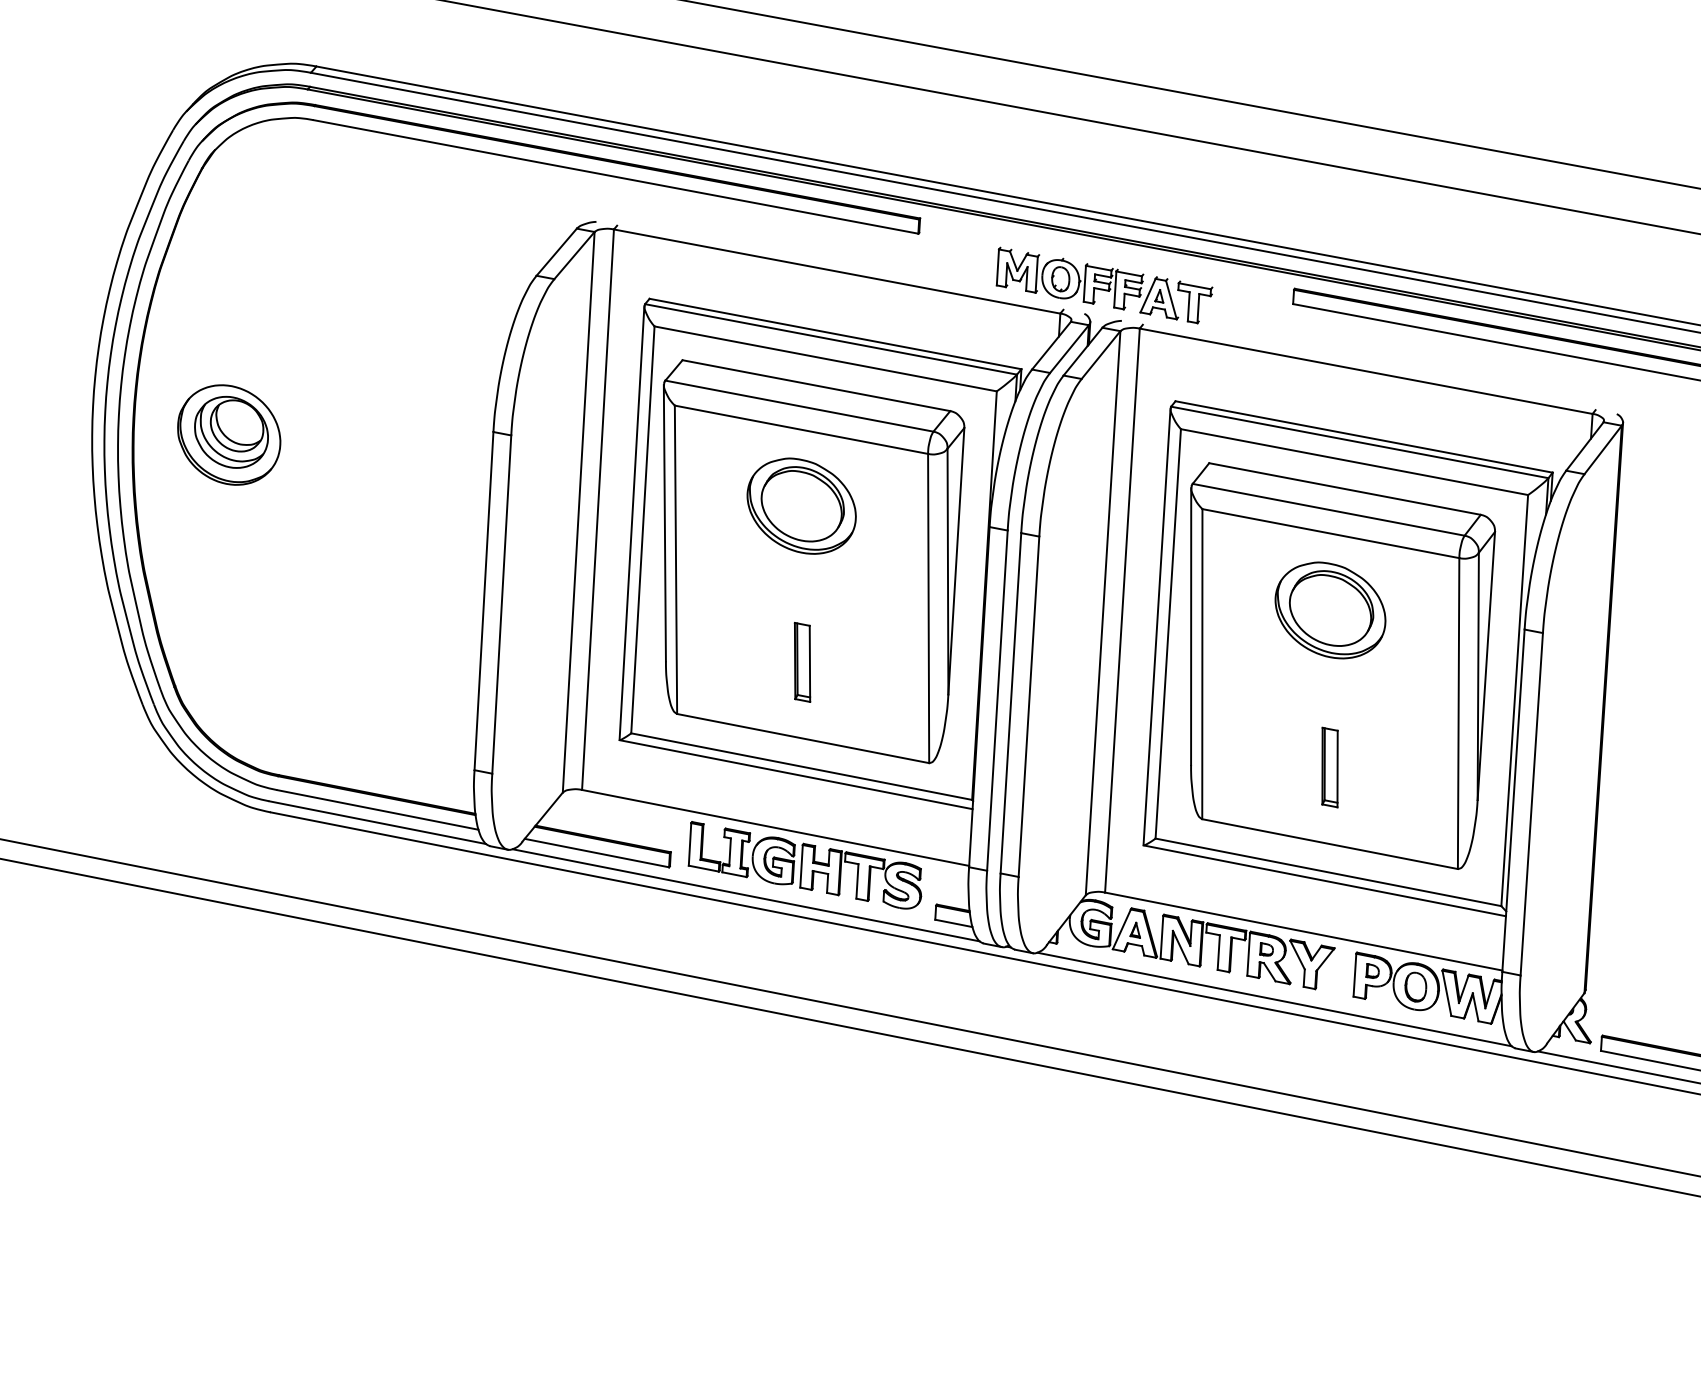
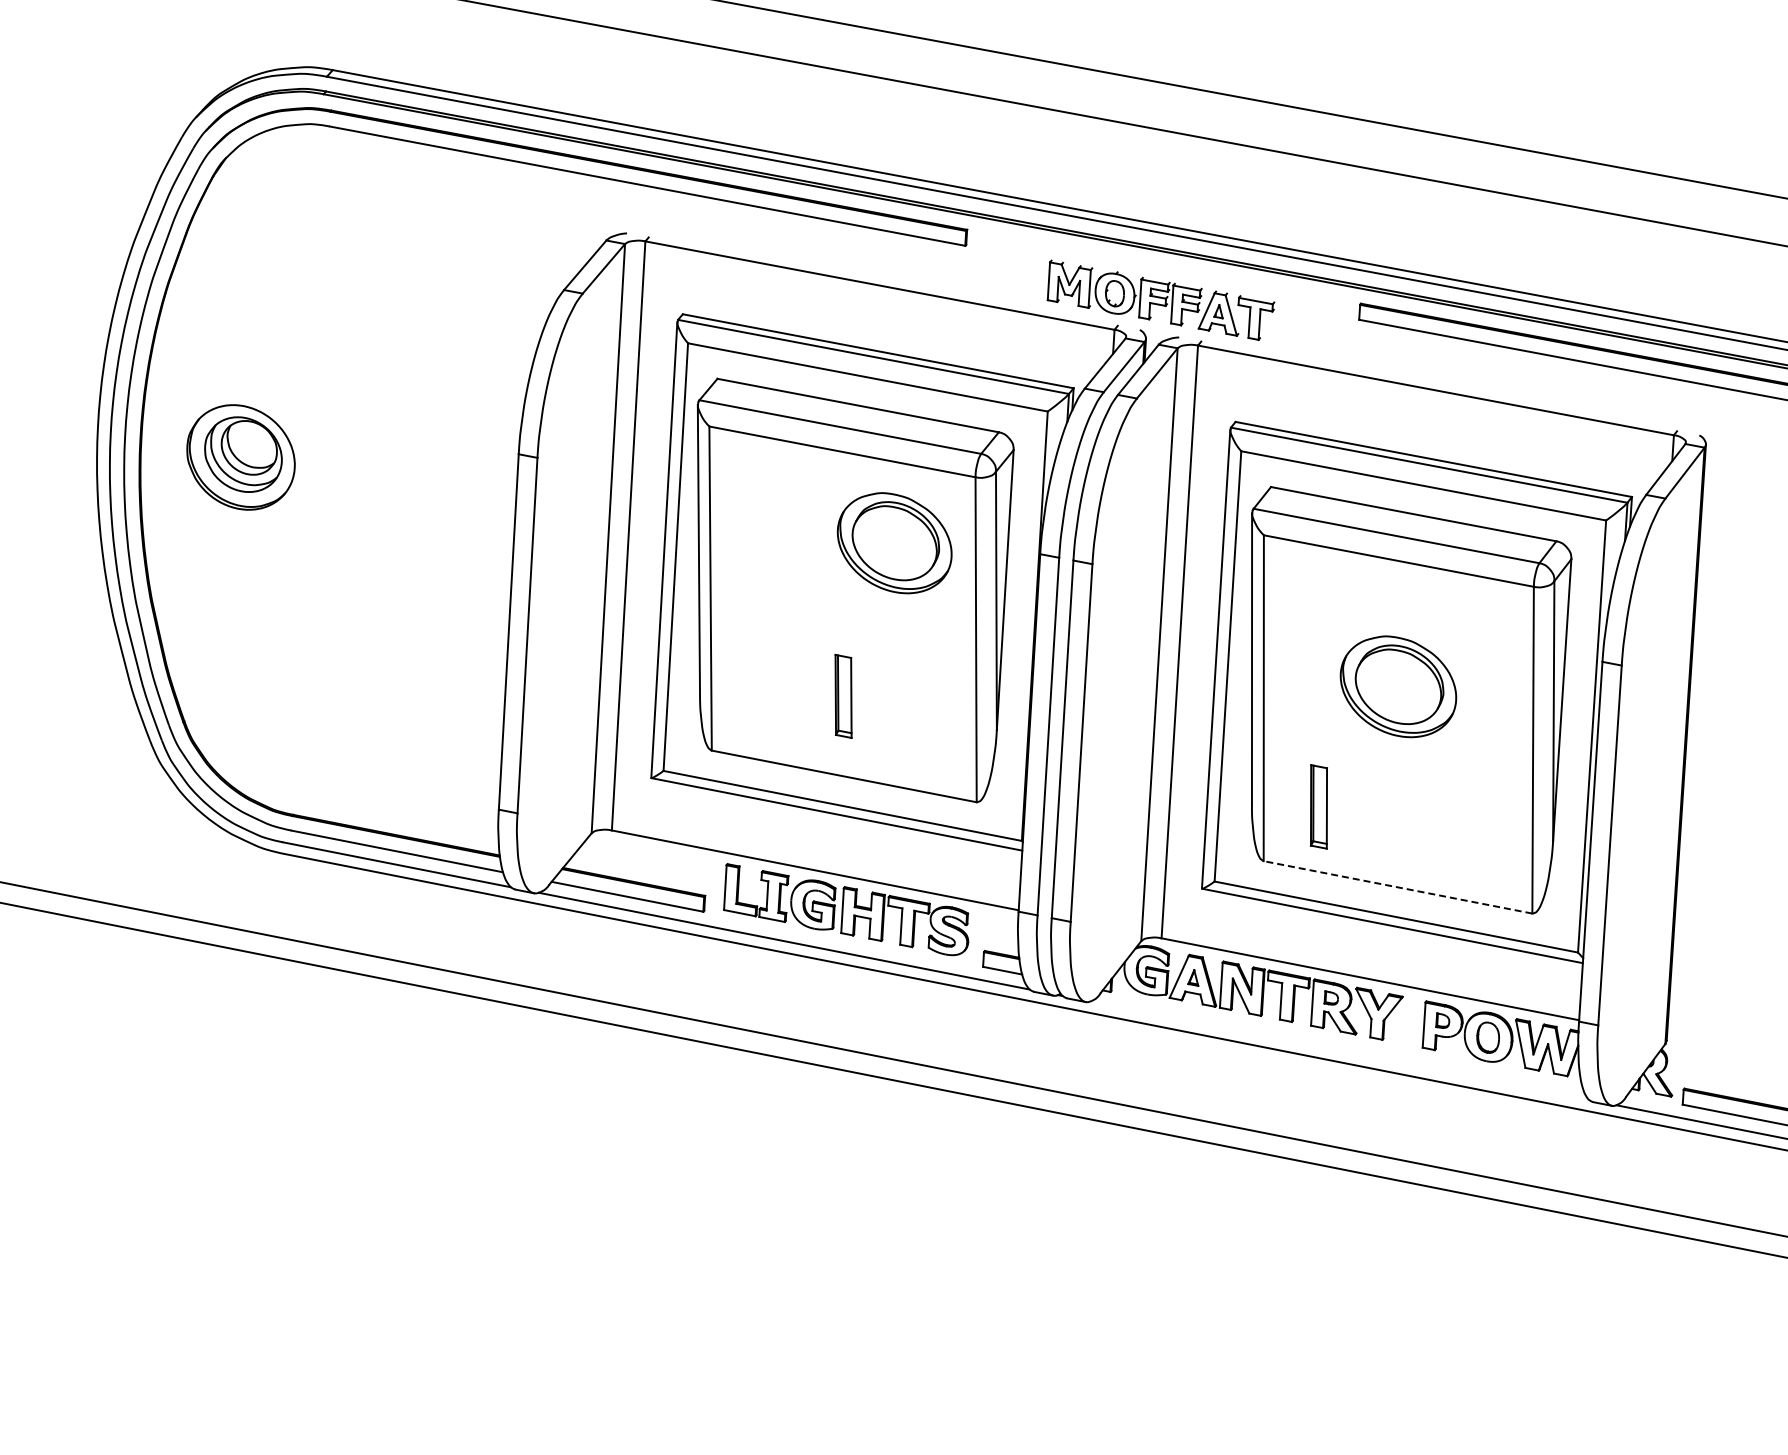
part: (801, 506) -> (894, 543), moved
part: (1330, 610) -> (1398, 686), moved
part: (1329, 767) -> (1318, 806), moved
line: (1330, 844) -> (1398, 887), solid -> dashed
line: (1274, 999) -> (1339, 1050), removed

